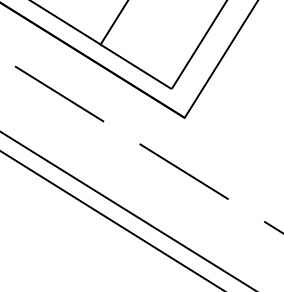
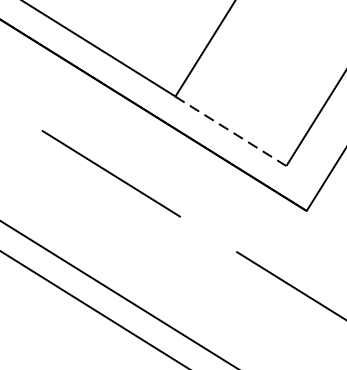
line: (136, 66) -> (231, 130), solid -> dashed

